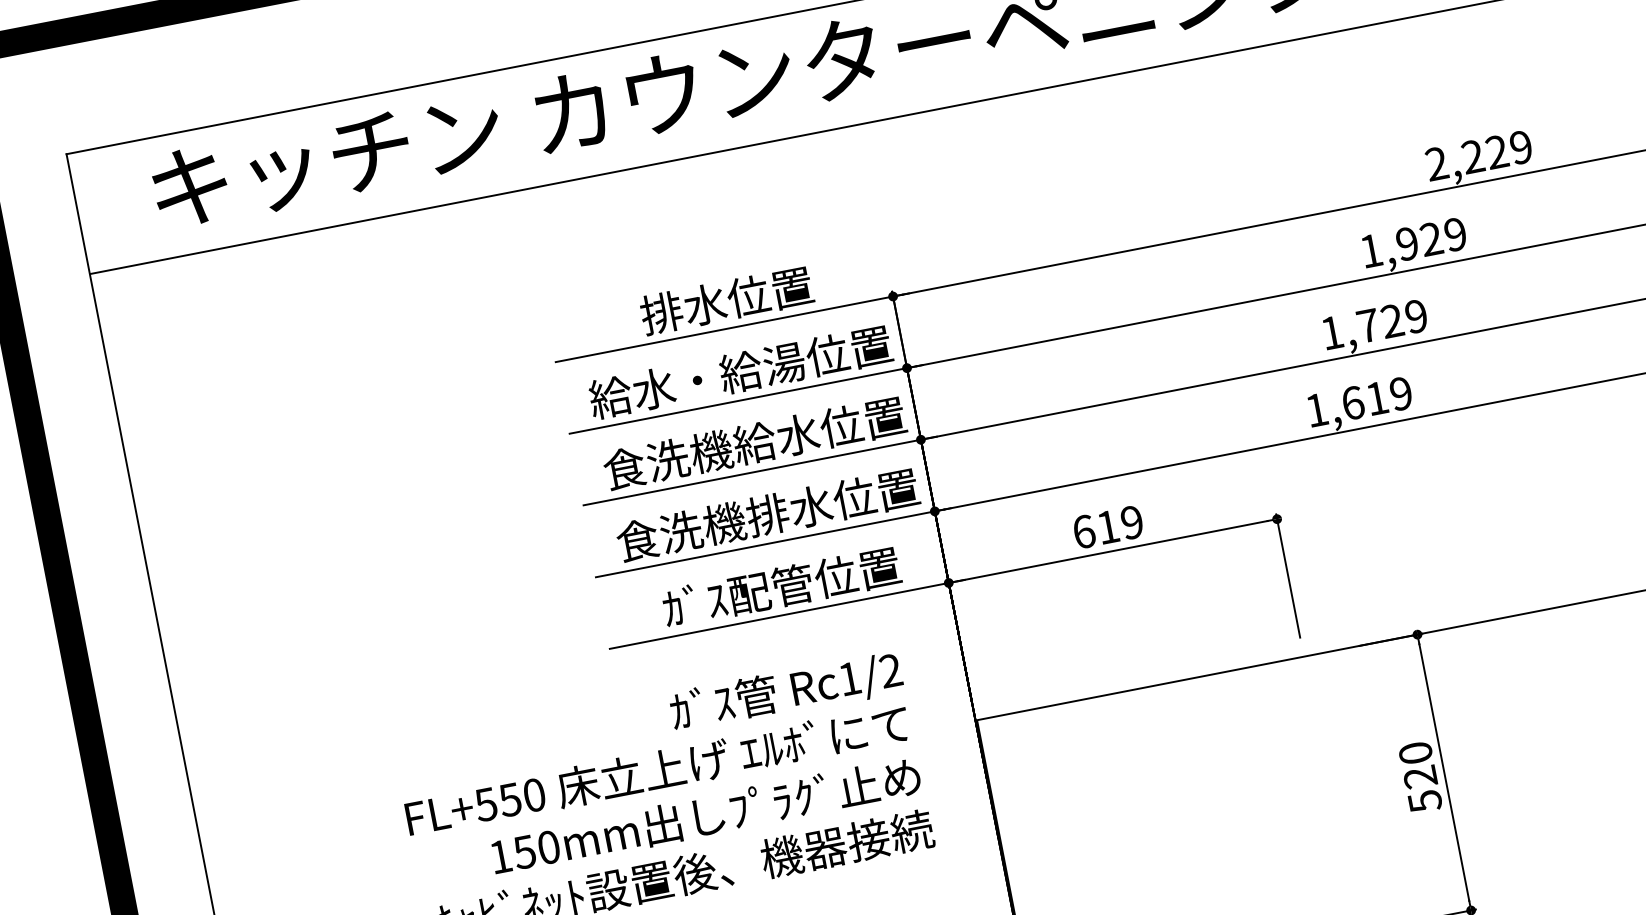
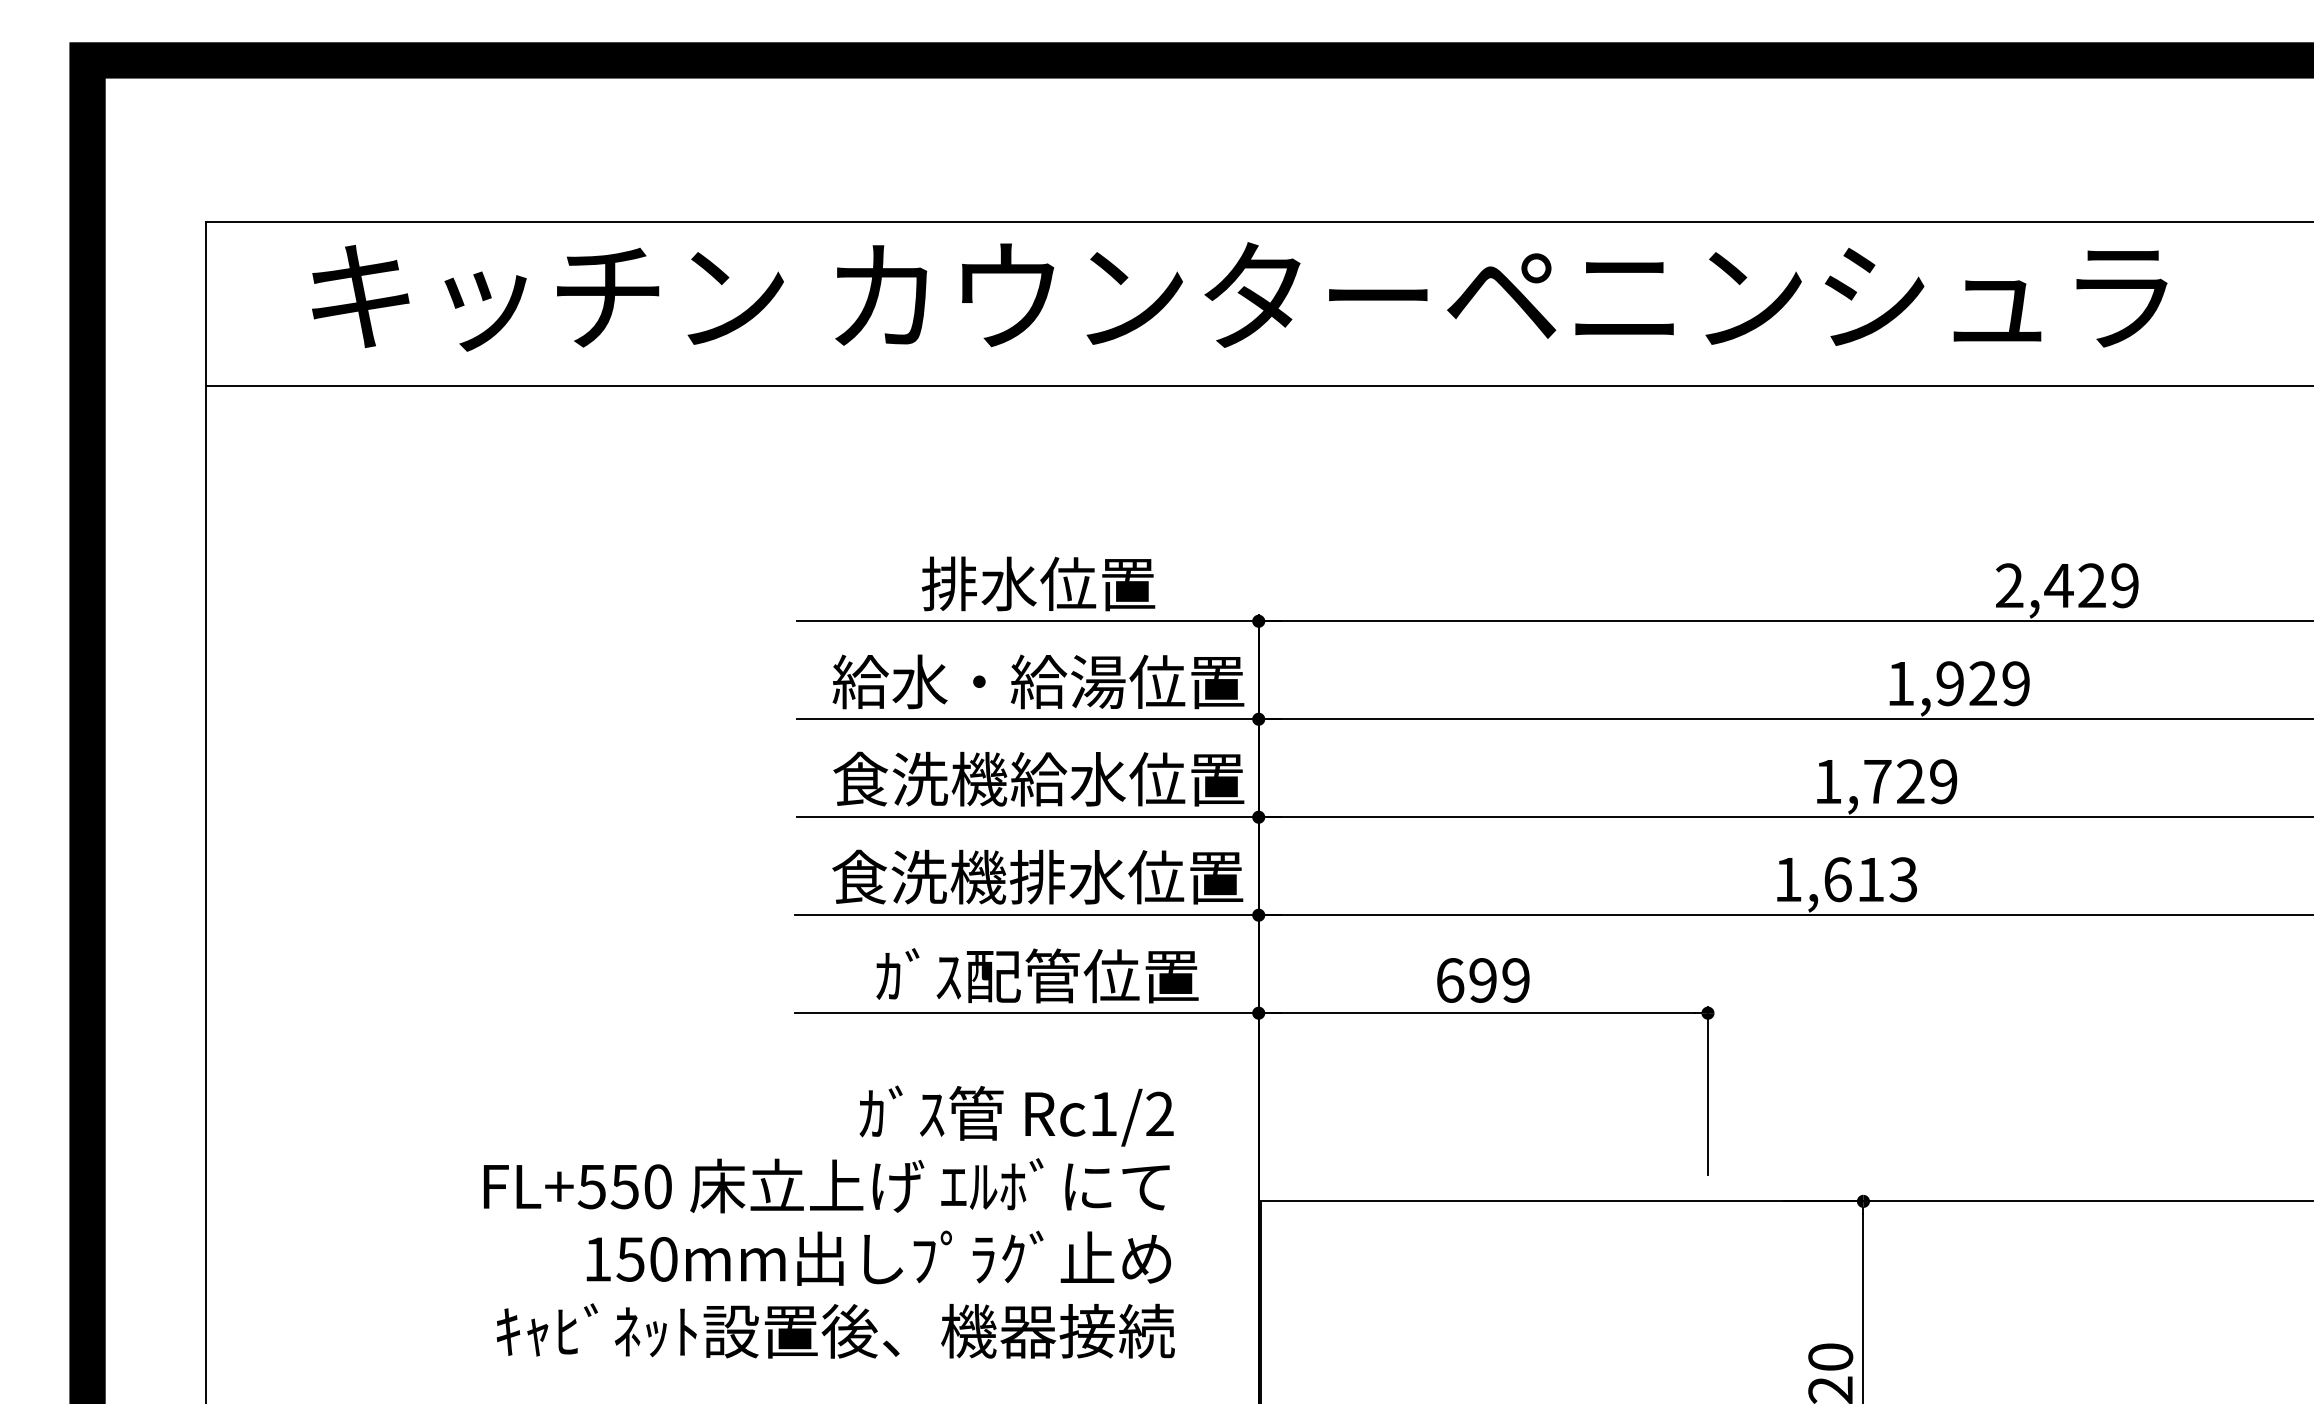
text: (1472, 156) -> (2058, 585), 2,229 -> 2,429
text: (1401, 393) -> (1903, 879), 1,619 -> 1,613
text: (1107, 527) -> (1482, 980), 619 -> 699

